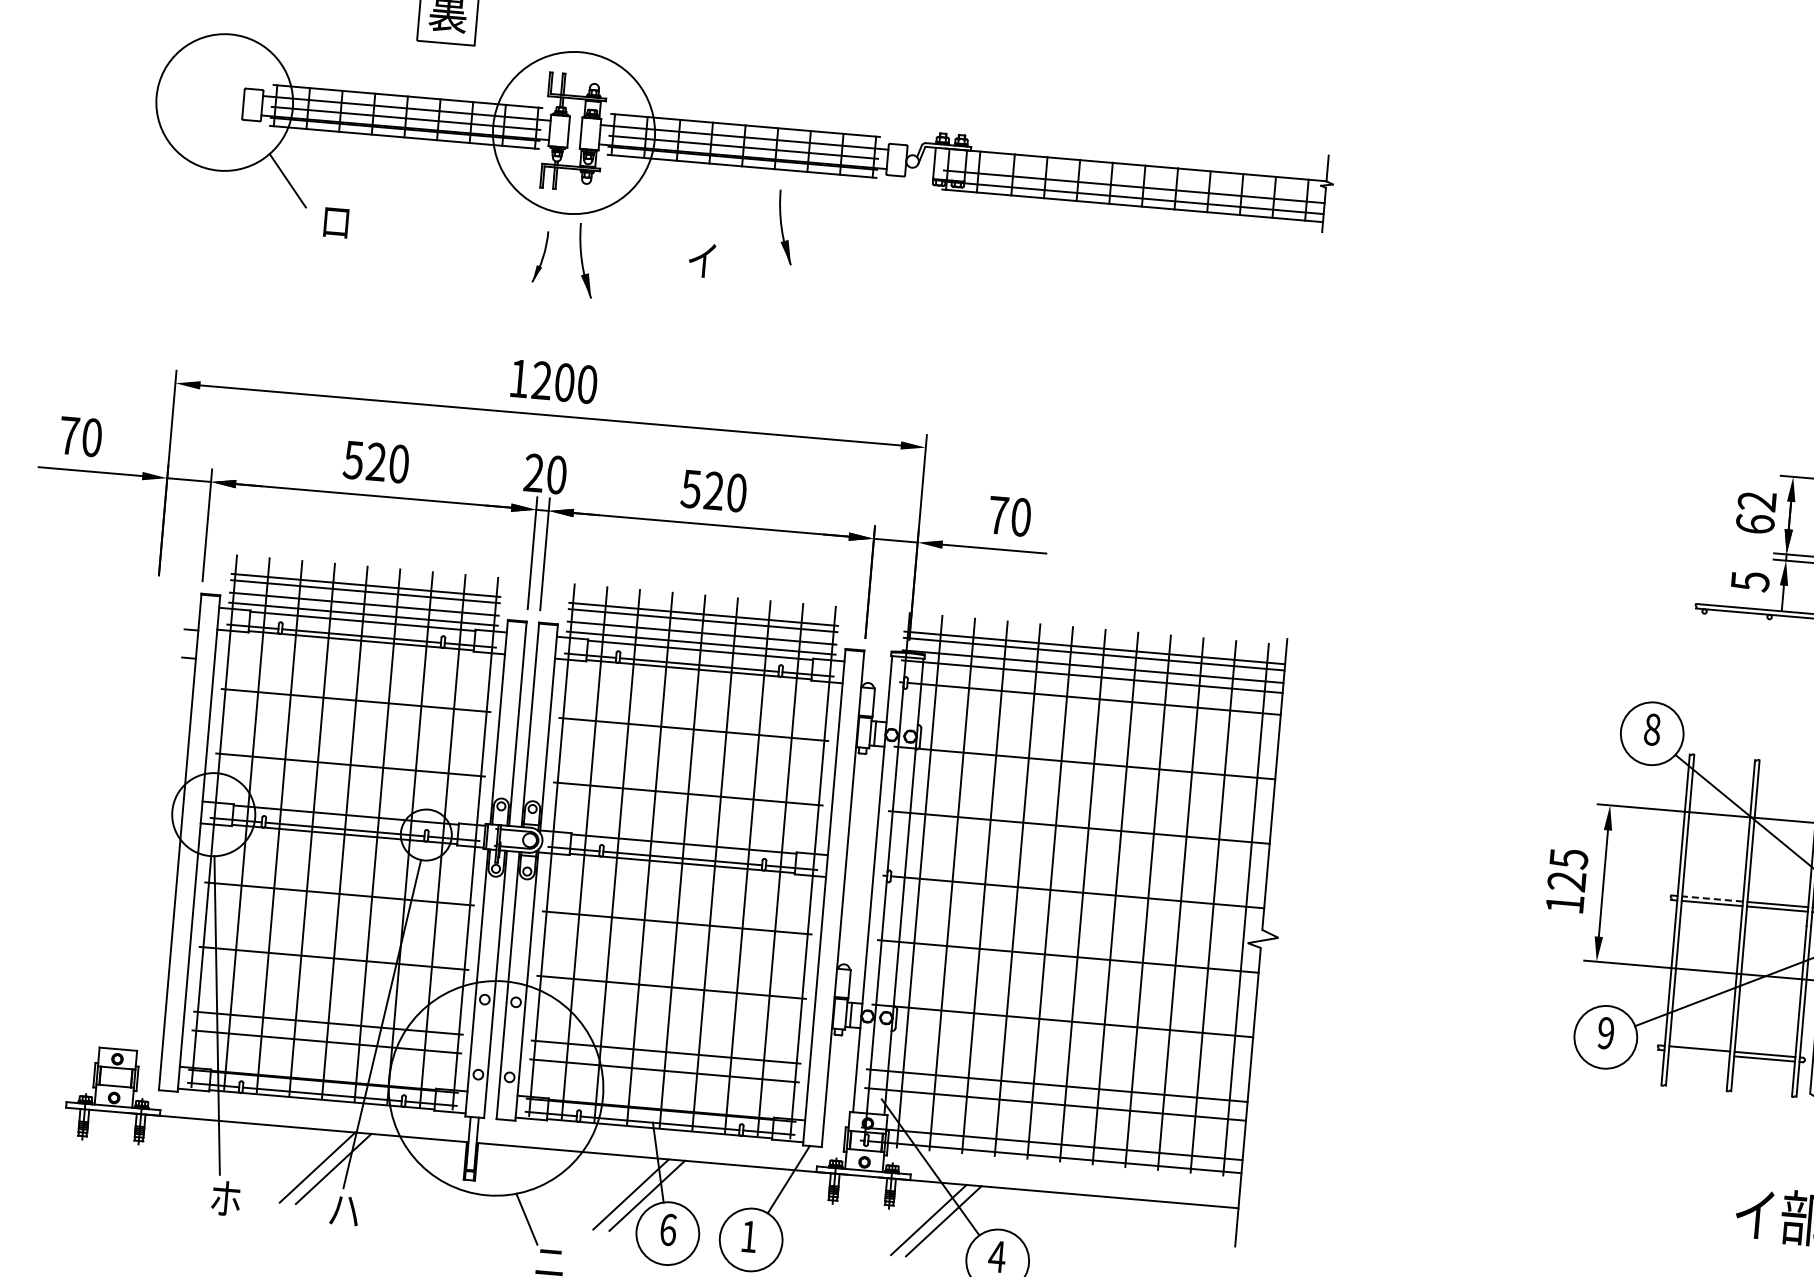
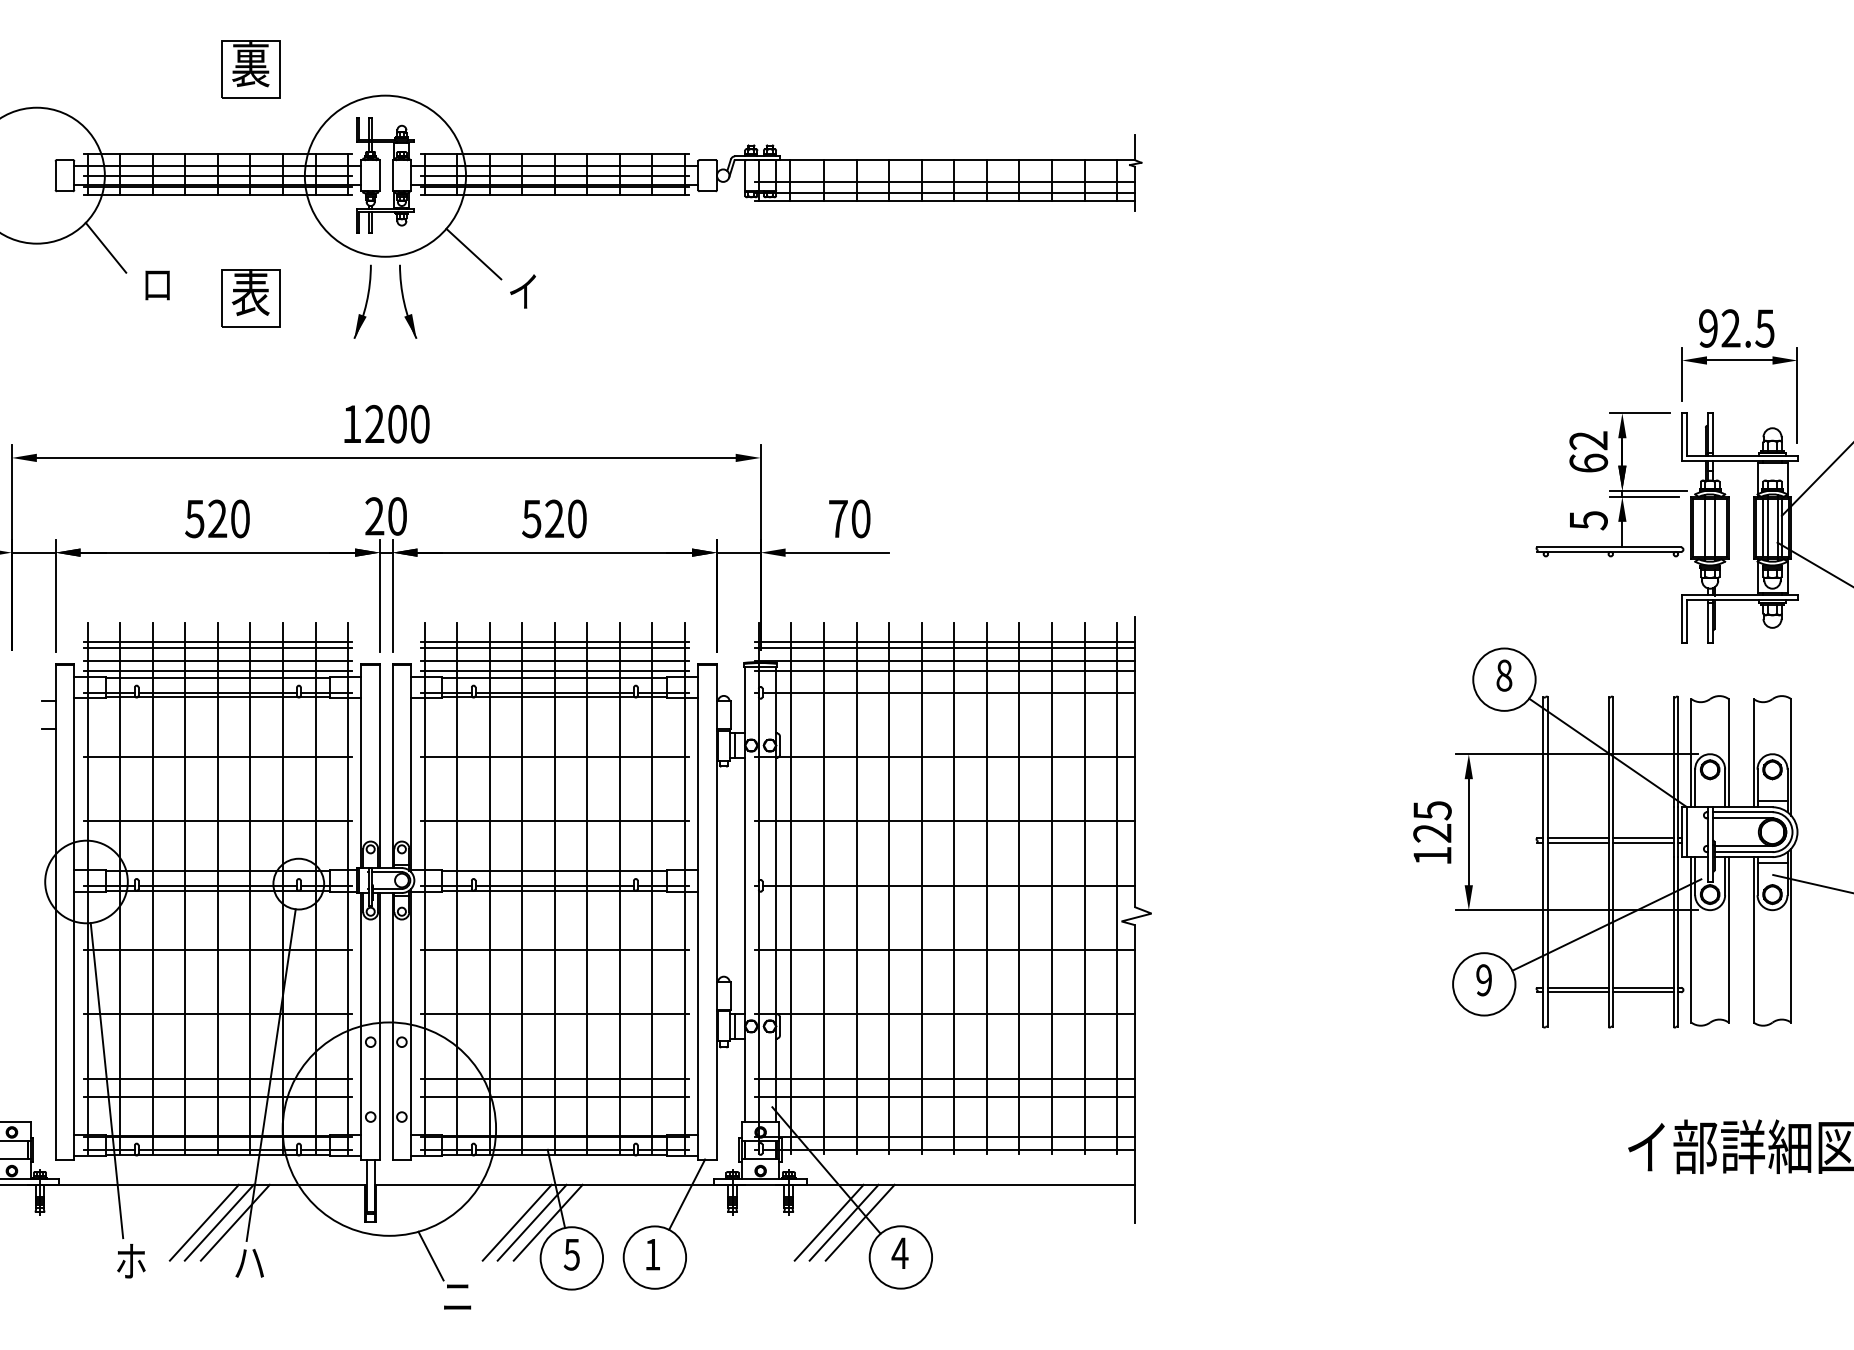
line: (655, 218) -> (473, 253), added
part: (786, 227) -> (603, 251), removed
part: (428, 243) -> (250, 298), added
part: (540, 256) -> (362, 301), size x1.43
line: (1711, 899) -> (1577, 838), dashed -> solid
line: (1698, 1053) -> (1577, 992), added
line: (301, 1165) -> (203, 1222), added
line: (615, 1192) -> (516, 1222), added
line: (959, 1222) -> (859, 1222), added
text: (667, 1229) -> (571, 1254), 6 -> 5

